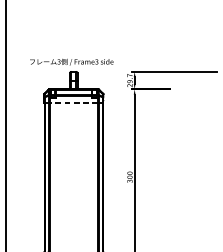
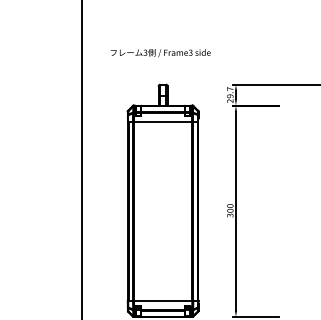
text: (71, 62) -> (160, 53), moved
line: (74, 102) -> (163, 121), dashed -> solid

